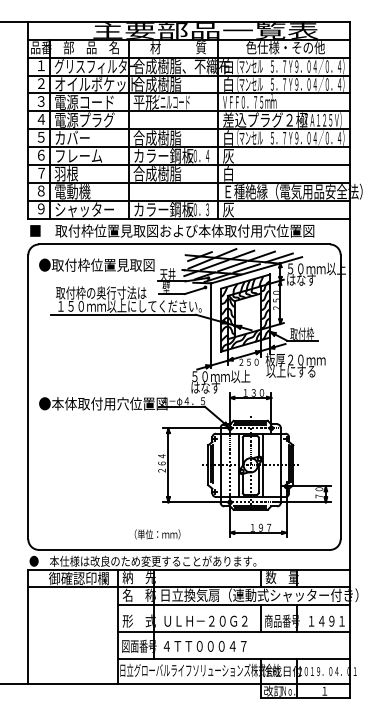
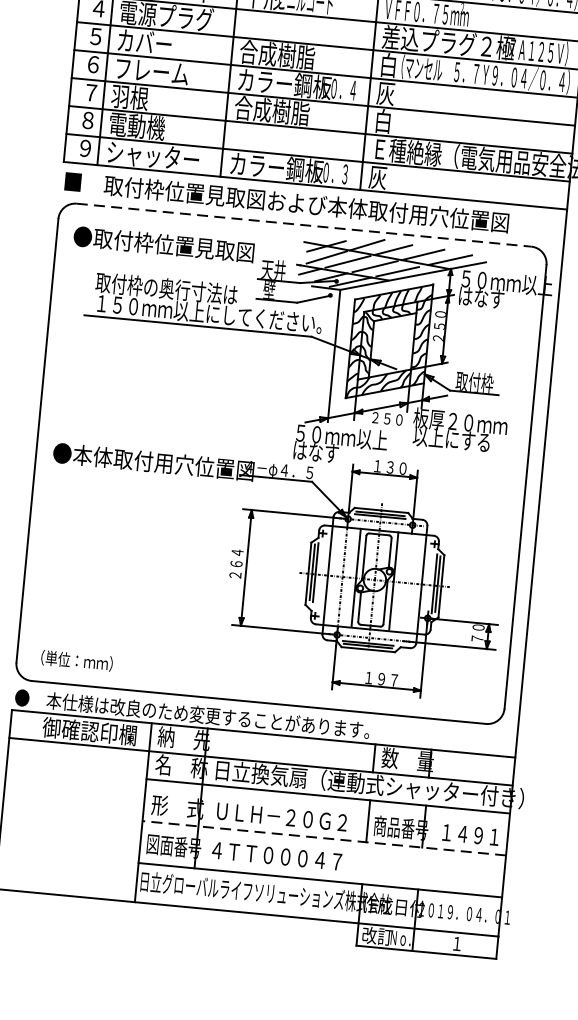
line: (185, 244) -> (305, 225), solid -> dashed
text: (157, 534) -> (76, 660), moved
line: (233, 632) -> (323, 838), solid -> dashed

